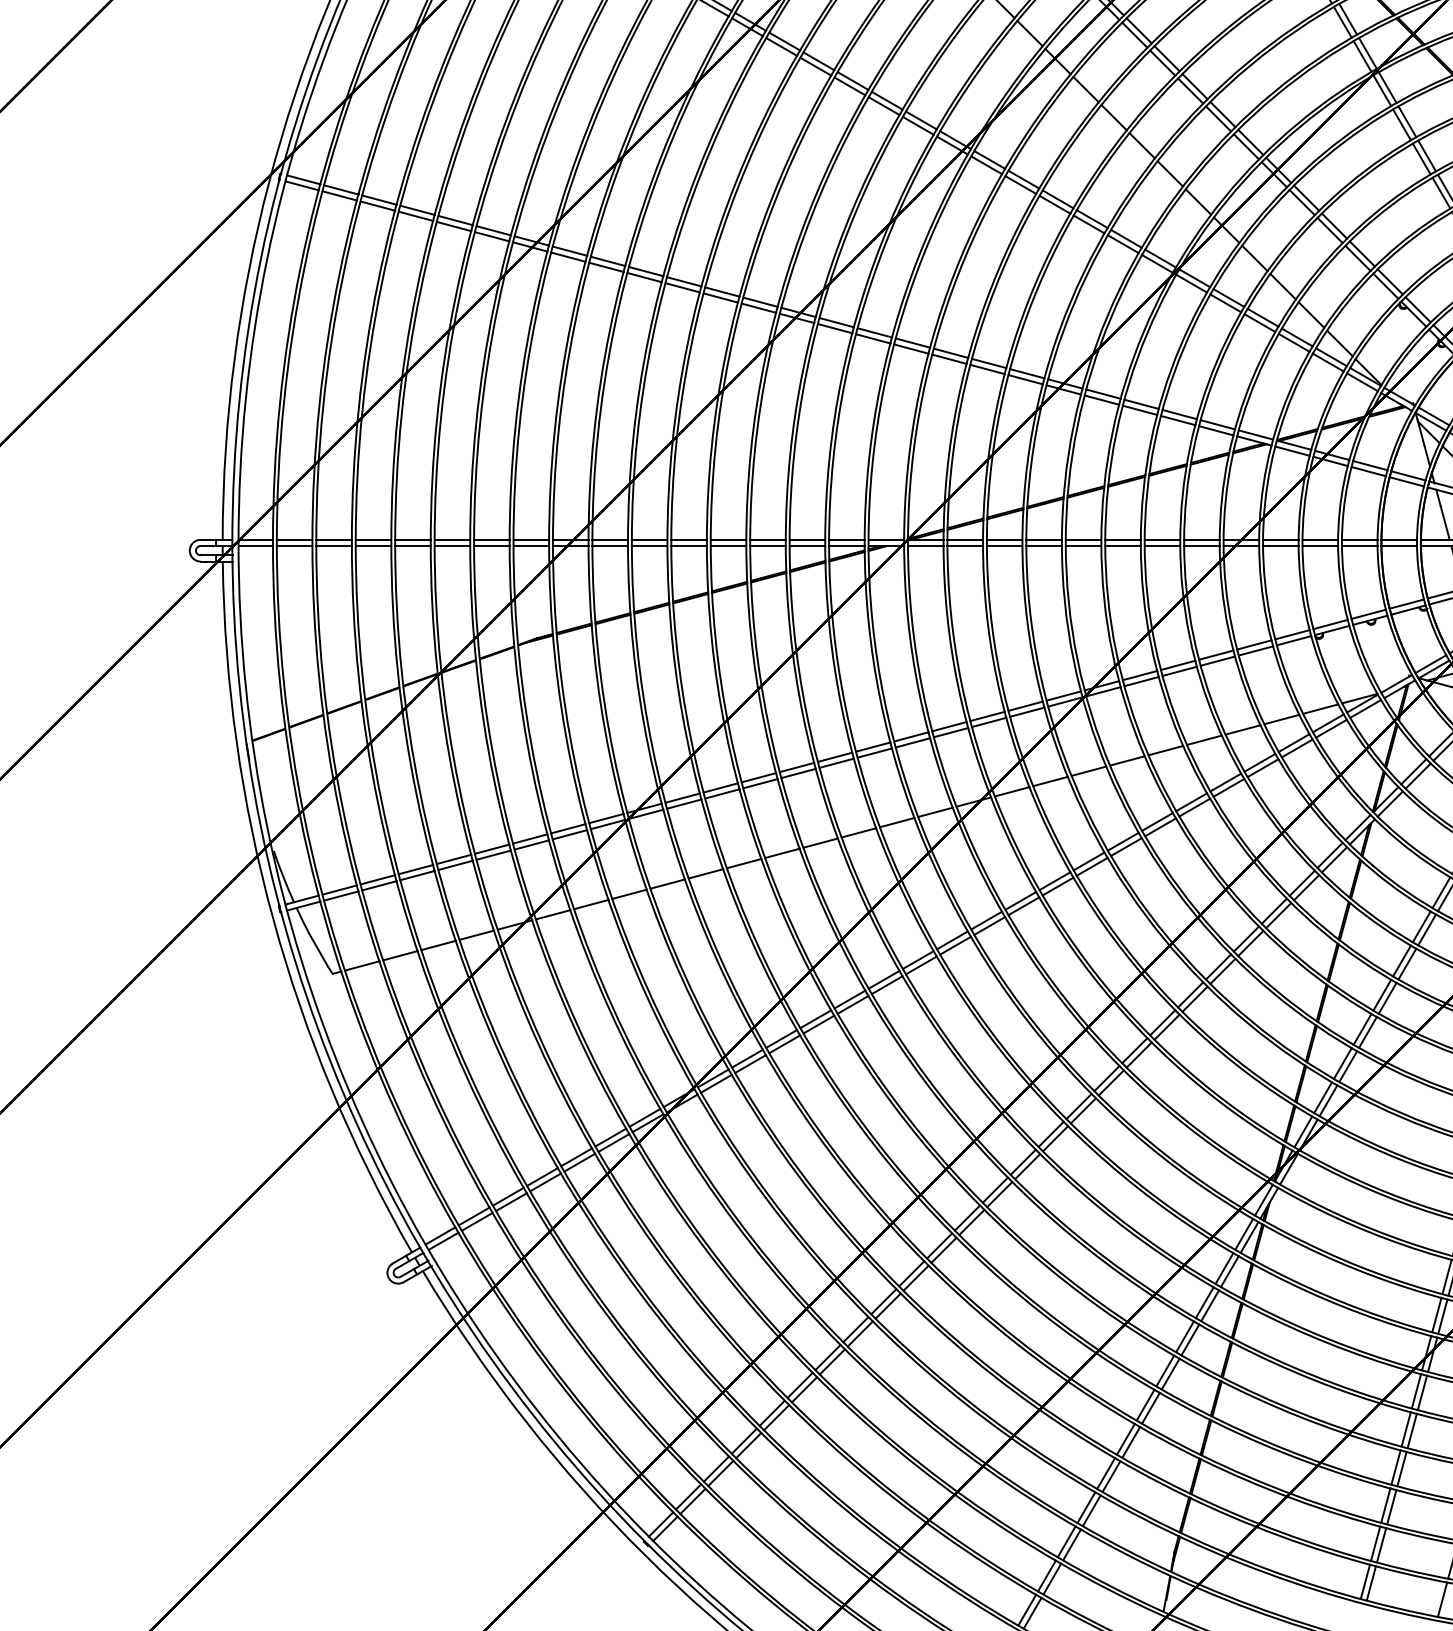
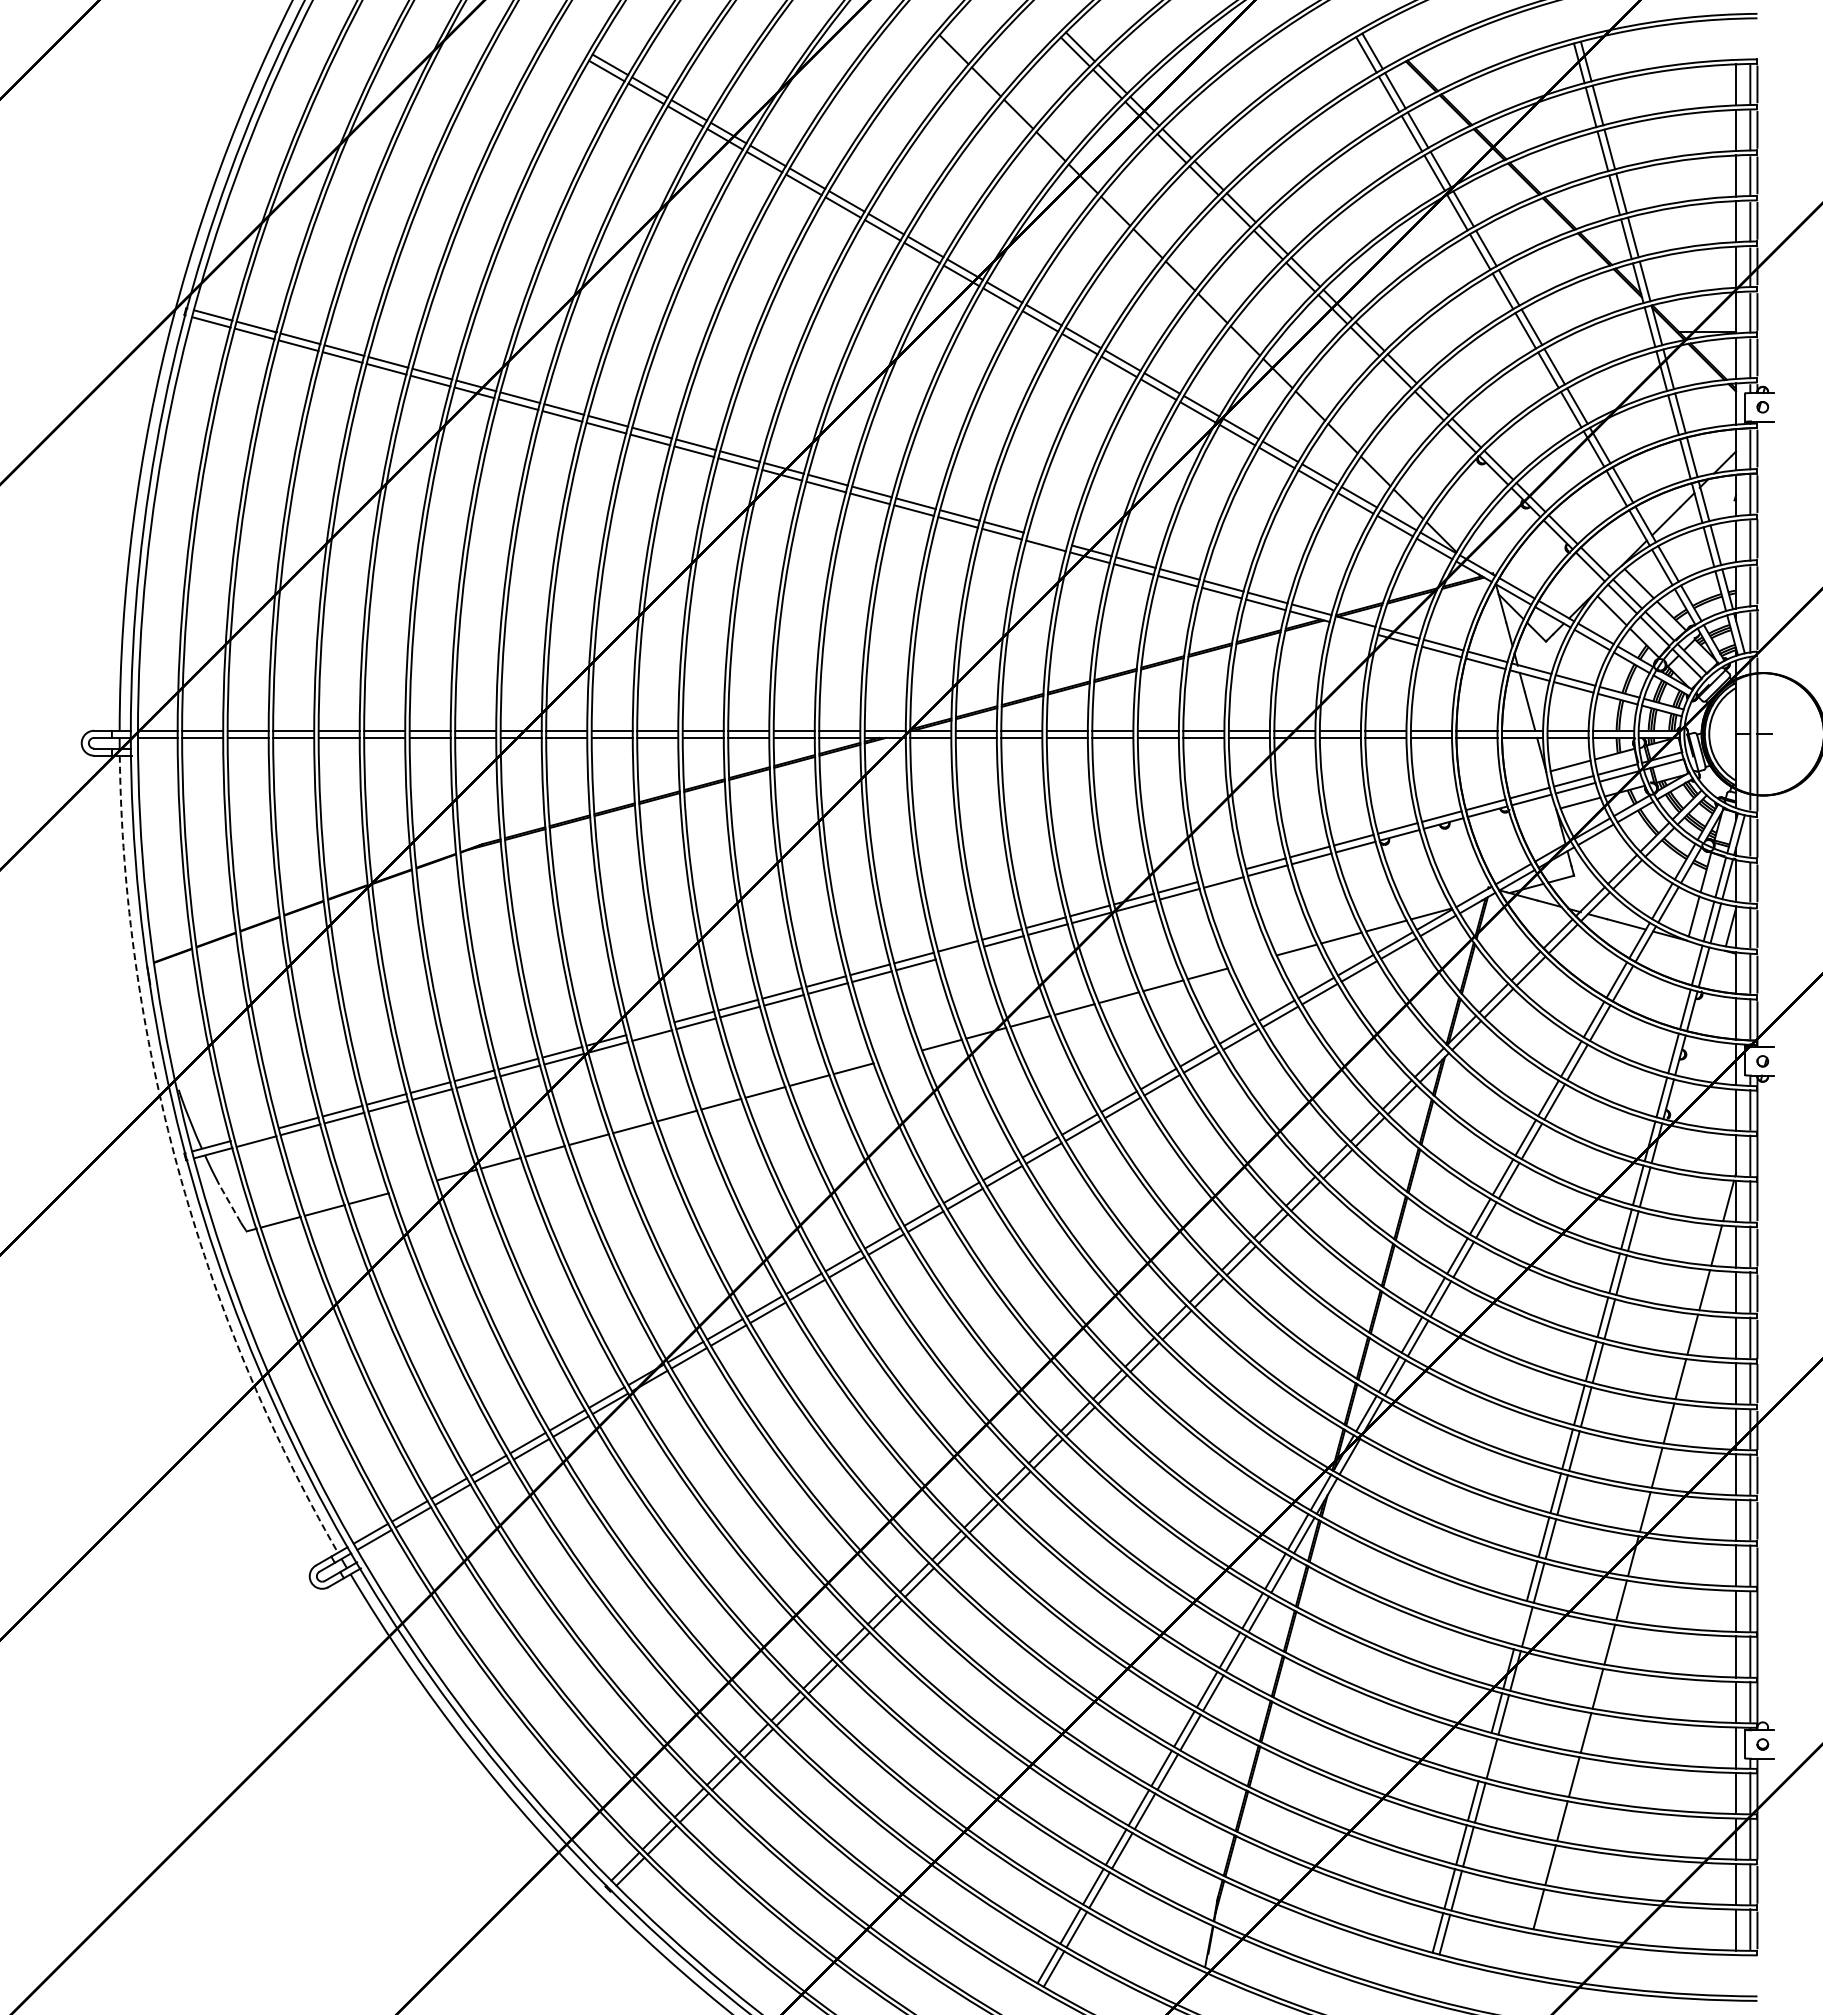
line: (1026, 373) -> (1047, 538), removed
line: (1292, 451) -> (1353, 628), removed
line: (1177, 665) -> (1221, 875), removed
line: (950, 732) -> (959, 952), removed
line: (1204, 739) -> (1252, 961), removed
line: (682, 797) -> (650, 1028), removed
line: (896, 822) -> (897, 1056), removed
line: (339, 889) -> (254, 1134), removed
arc: (272, 919) -> (177, 1168), solid -> dashed
line: (476, 934) -> (412, 1186), removed
line: (318, 949) -> (230, 1203), solid -> dashed
line: (1436, 1314) -> (1520, 1624), removed
line: (1405, 1428) -> (1484, 1756), removed
line: (1442, 1599) -> (1526, 1953), removed

